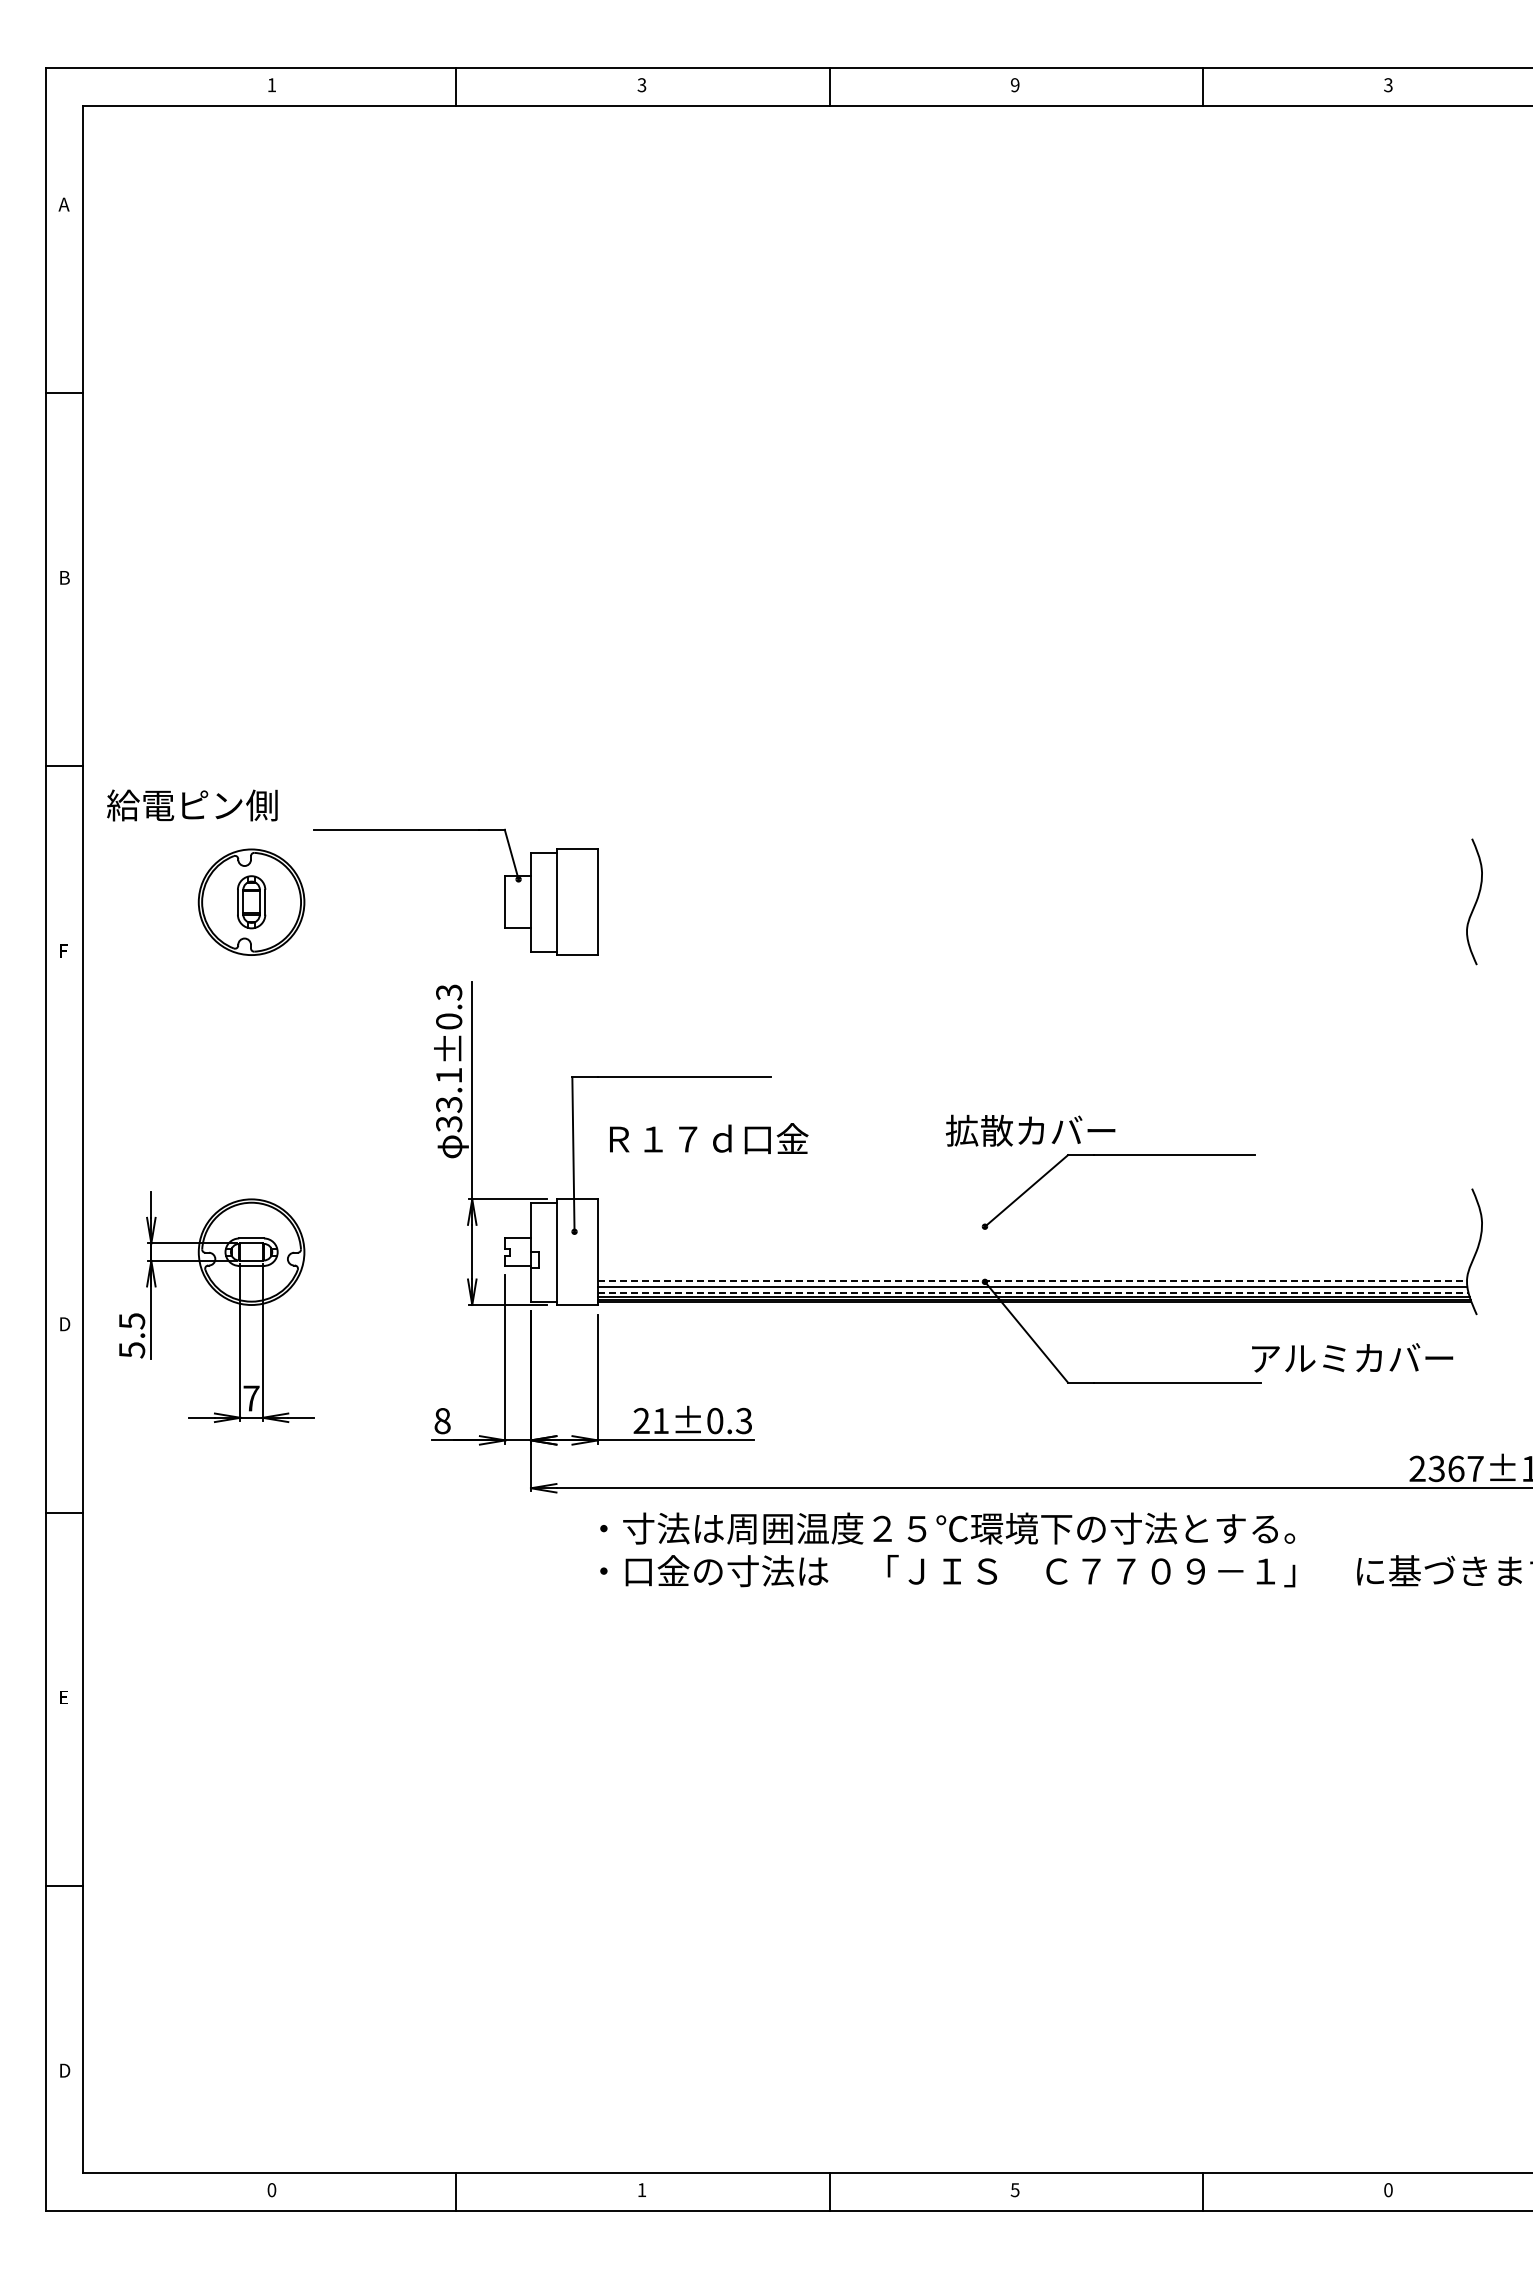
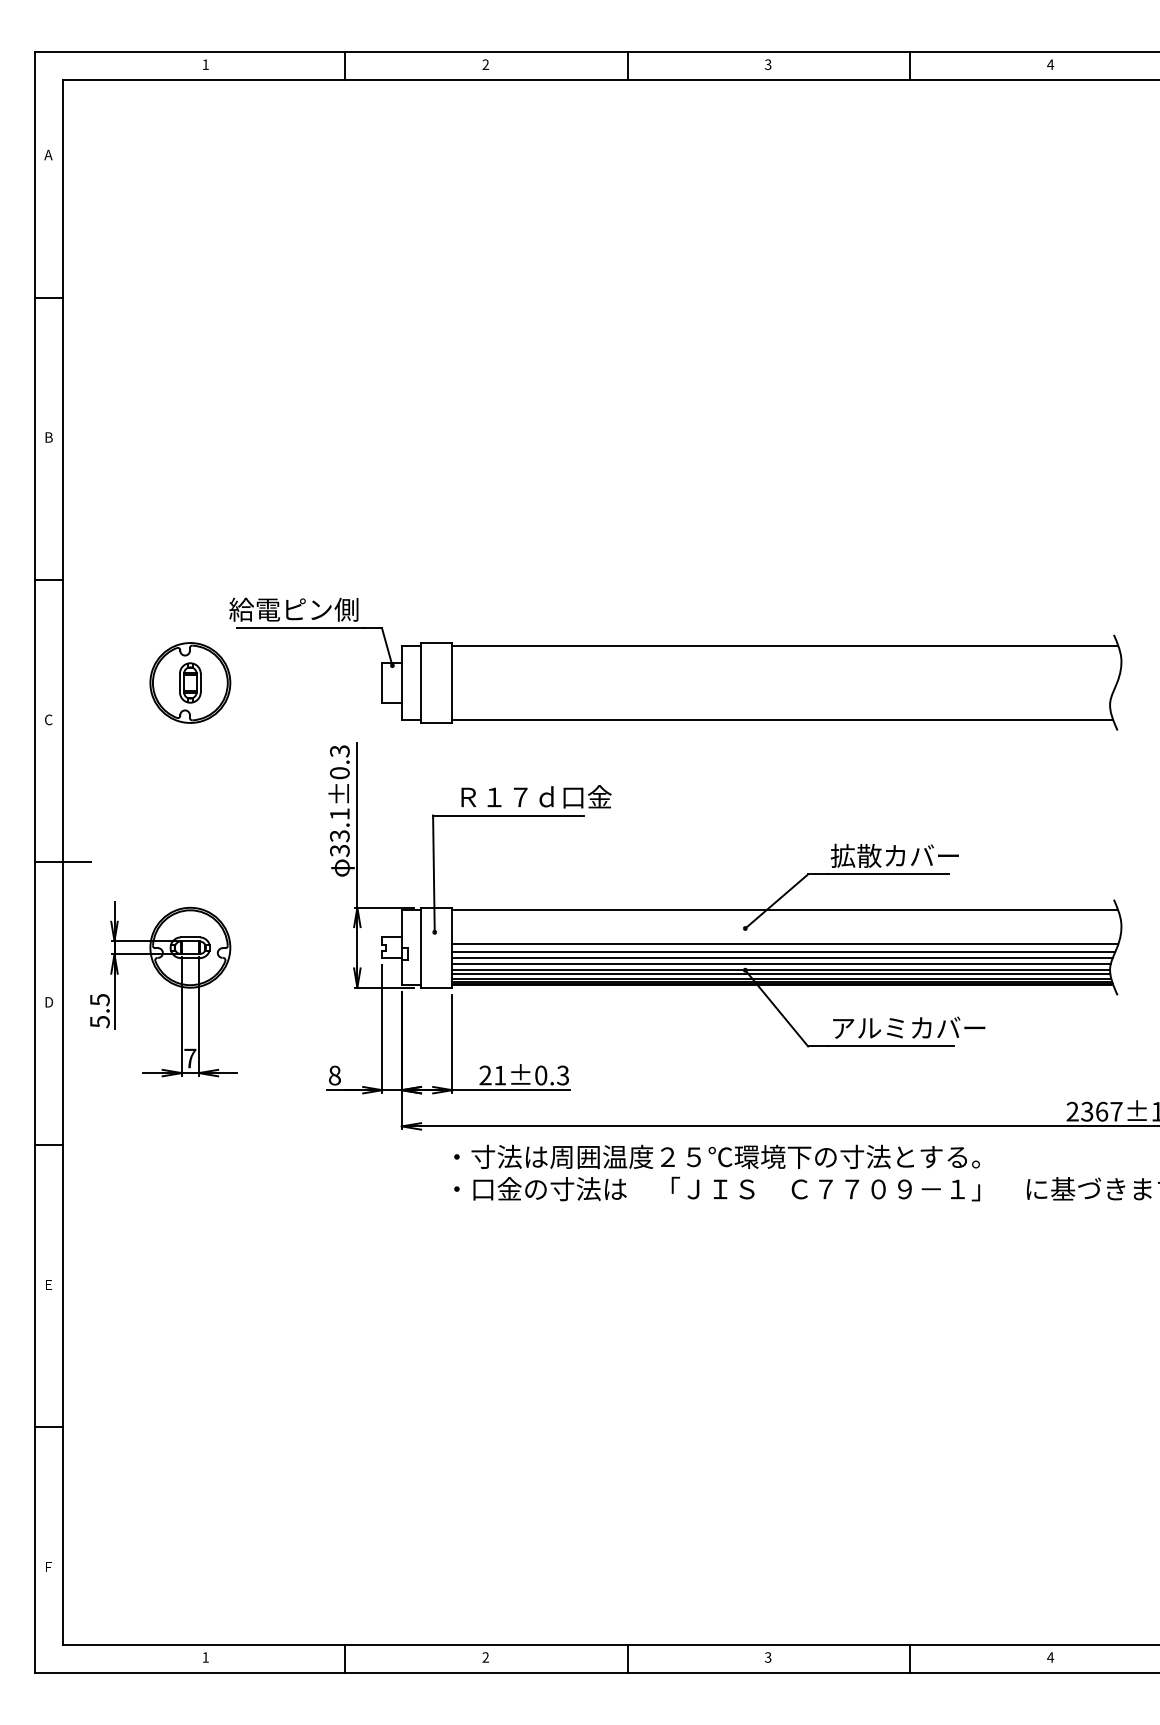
text: (641, 85) -> (485, 64), 3 -> 2
text: (1014, 85) -> (767, 64), 9 -> 3
text: (1388, 85) -> (1050, 64), 3 -> 4
text: (192, 805) -> (293, 609), moved
line: (1037, 853) -> (785, 646), added
text: (64, 951) -> (48, 720), F -> C
line: (1034, 951) -> (782, 720), added
text: (1030, 1130) -> (894, 855), moved
text: (709, 1138) -> (536, 796), moved
line: (82, 1139) -> (62, 862), added
line: (1037, 1202) -> (785, 910), added
line: (1037, 1247) -> (785, 944), added
line: (1035, 1257) -> (783, 951), added
line: (1033, 1265) -> (782, 957), added
line: (1032, 1273) -> (781, 963), added
line: (1032, 1281) -> (781, 969), dashed -> solid
line: (1033, 1292) -> (782, 978), dashed -> solid
text: (1352, 1357) -> (909, 1027), moved
text: (65, 2070) -> (49, 1566), D -> F
text: (641, 2189) -> (485, 1657), 1 -> 2
text: (1015, 2189) -> (768, 1657), 5 -> 3
text: (271, 2190) -> (205, 1657), 0 -> 1
text: (1388, 2190) -> (1050, 1657), 0 -> 4

